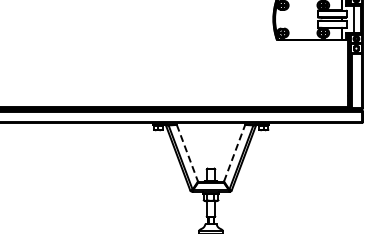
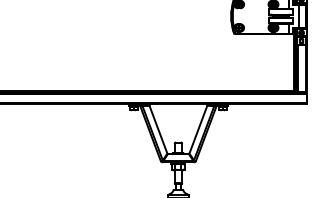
line: (234, 152) -> (198, 129), dashed -> solid
line: (187, 153) -> (158, 129), dashed -> solid

